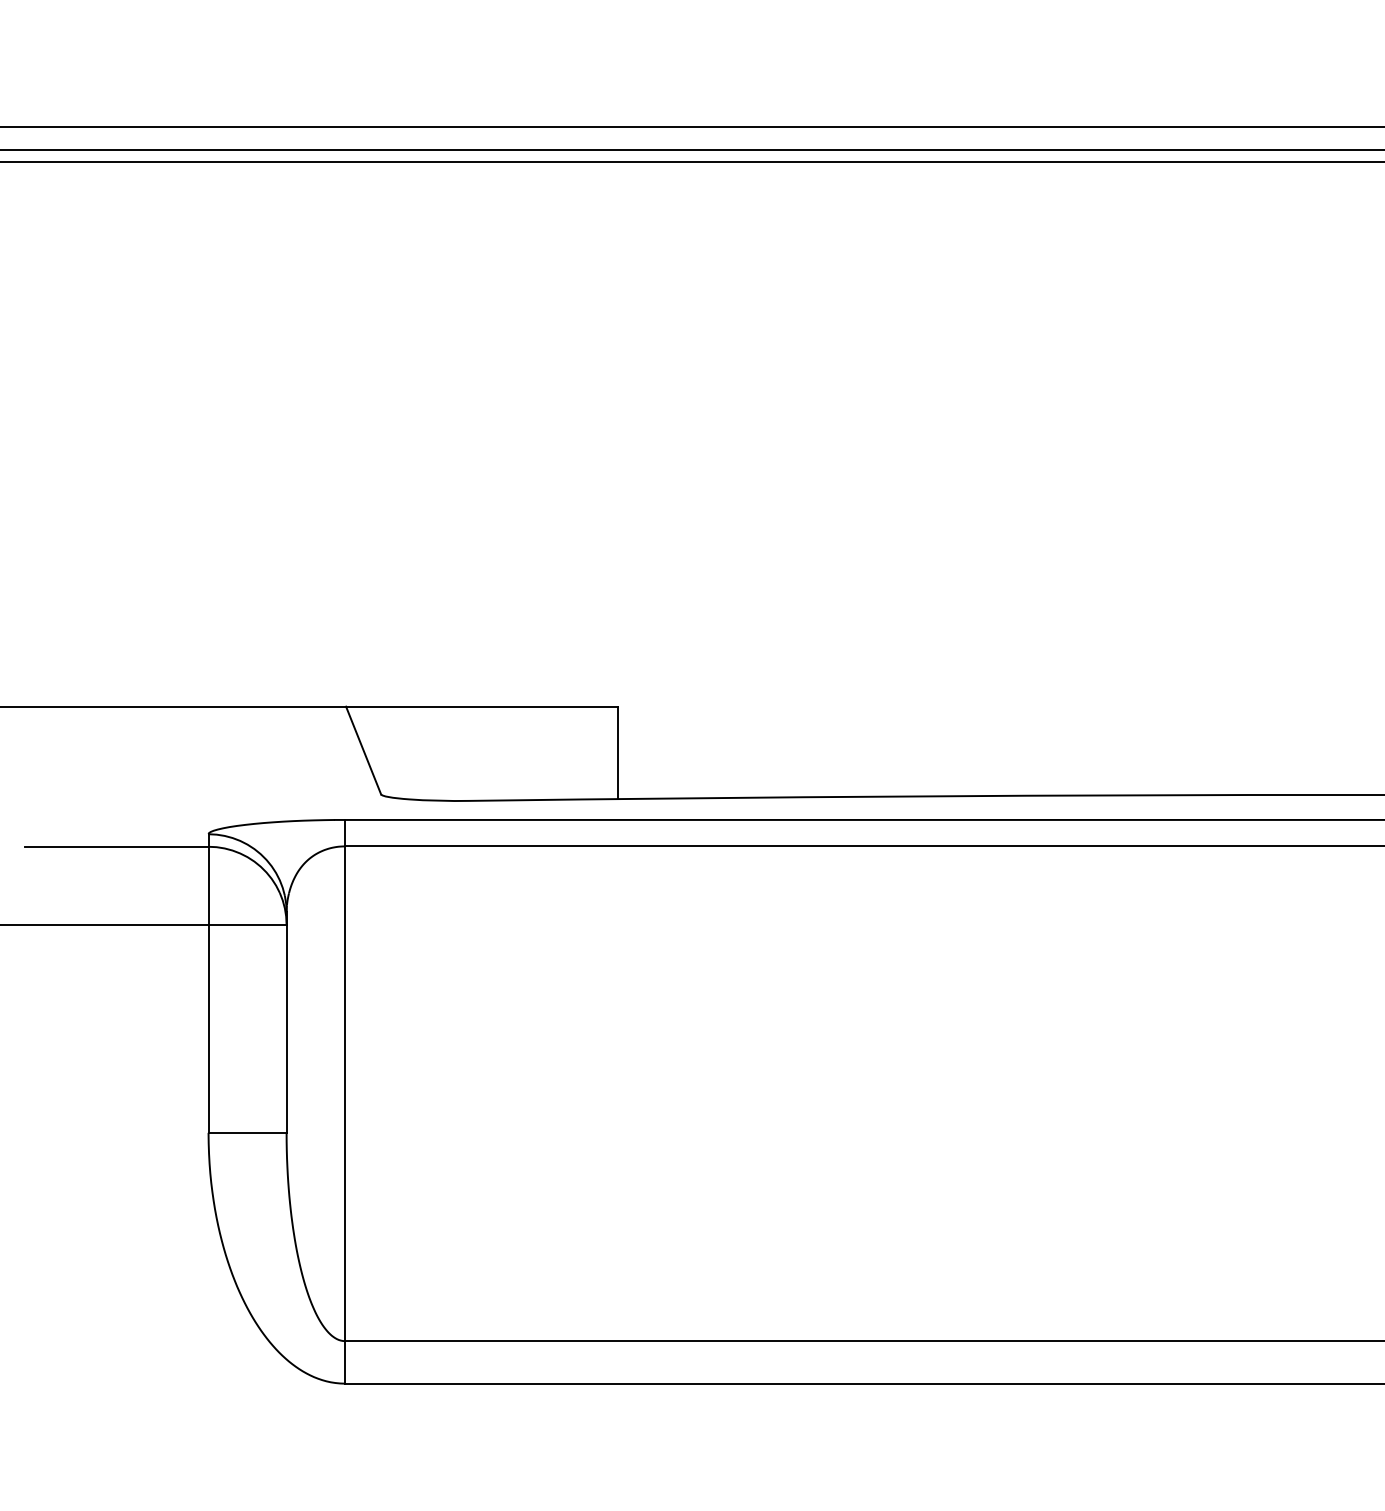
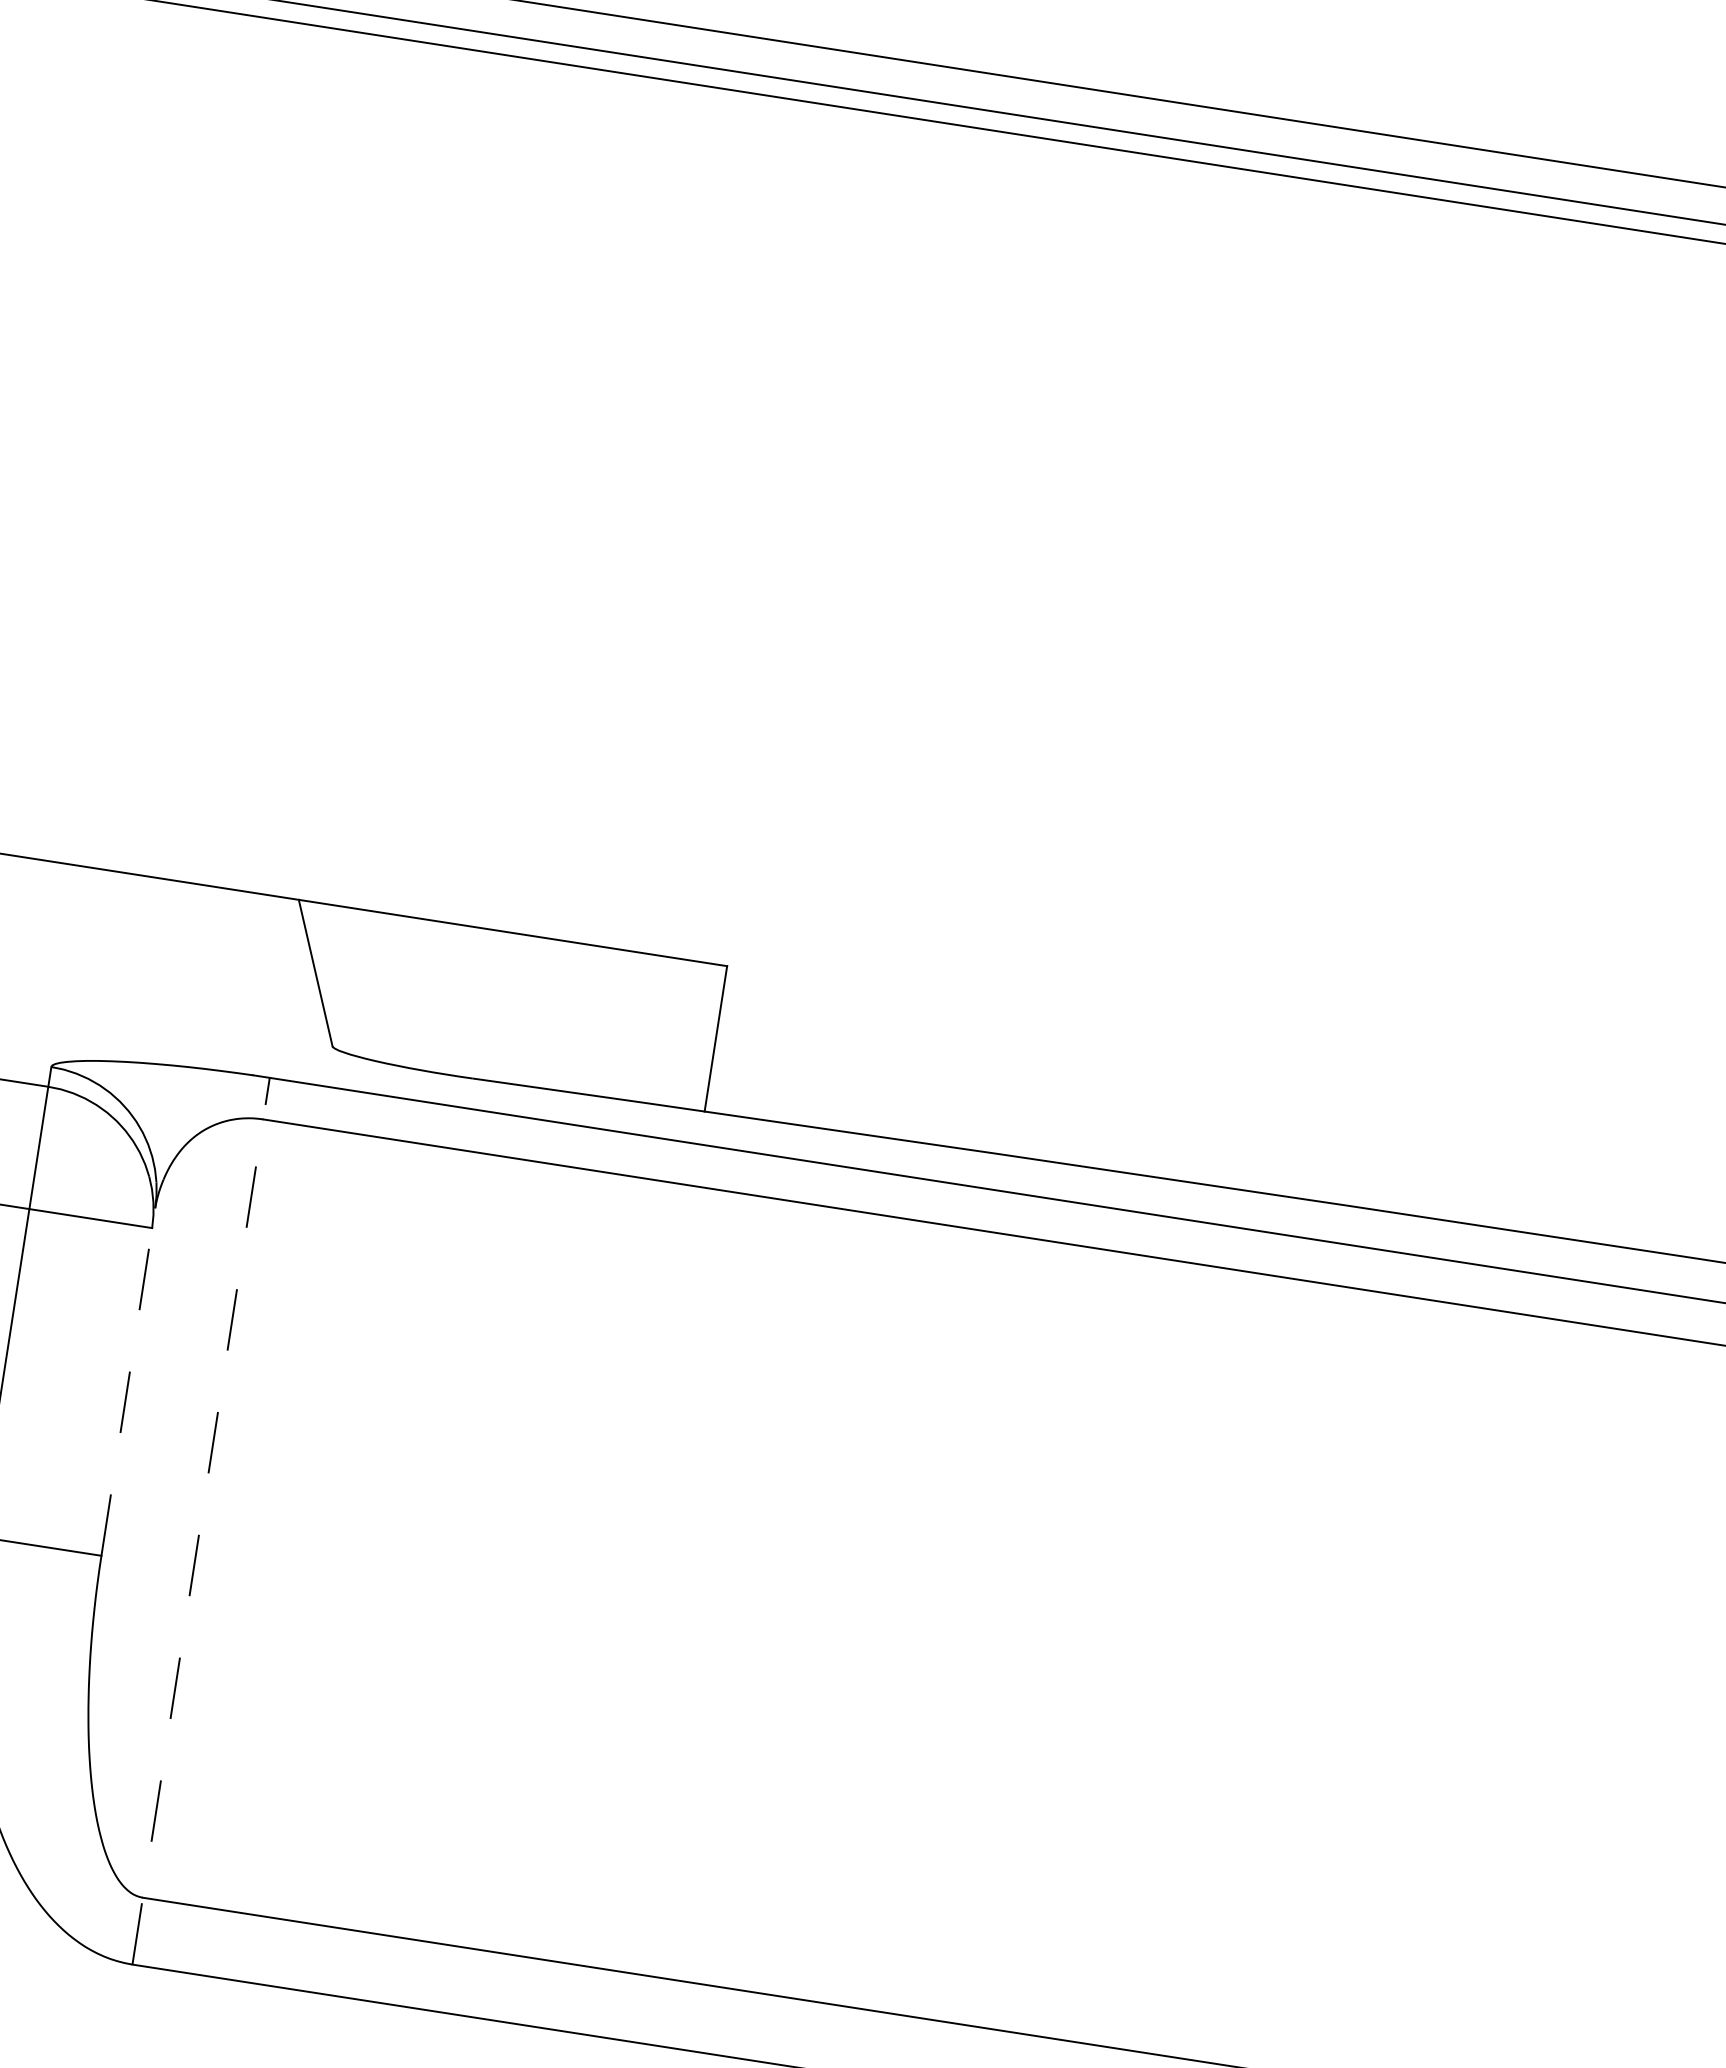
line: (286, 1021) -> (128, 1380), solid -> dashed
line: (345, 1101) -> (201, 1520), solid -> dashed

